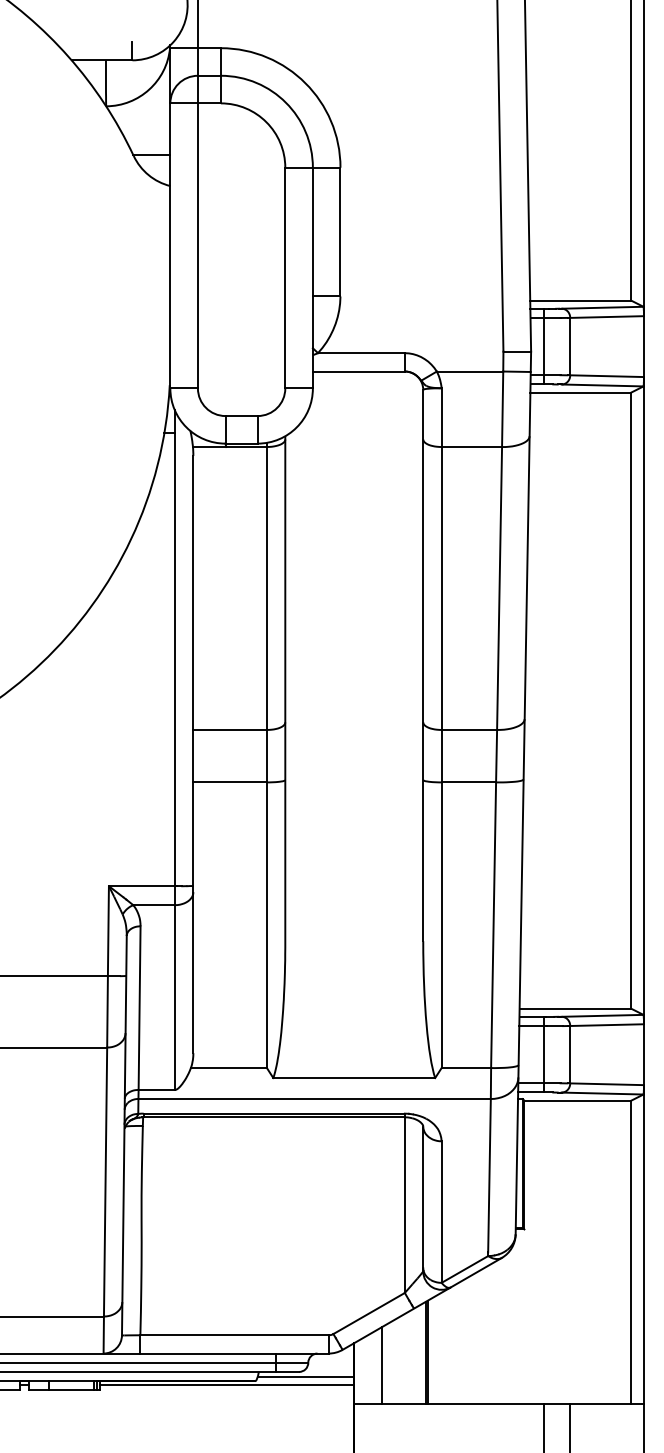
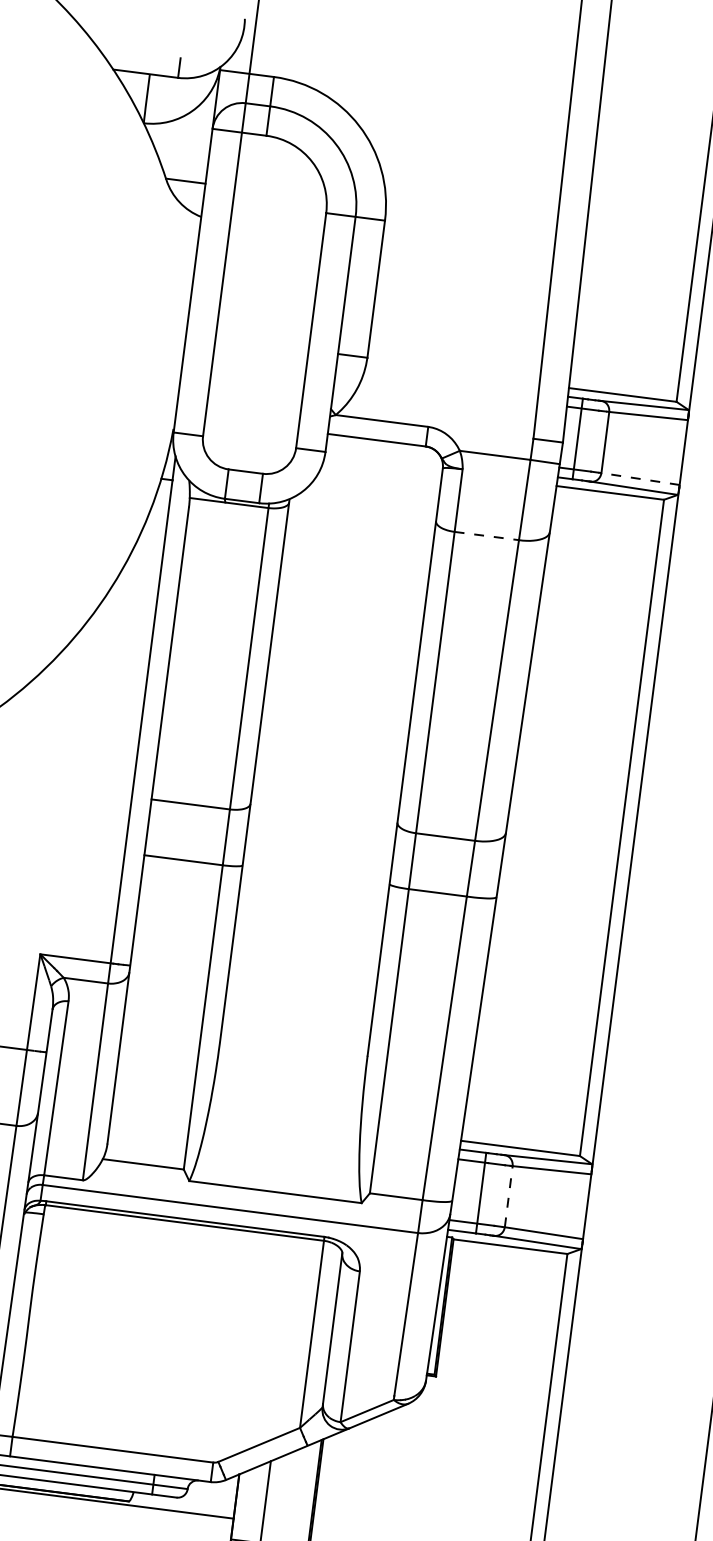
line: (607, 376) -> (640, 479), solid -> dashed
line: (472, 447) -> (487, 536), solid -> dashed
line: (570, 1054) -> (509, 1196), solid -> dashed
line: (305, 1376) -> (182, 1503), removed

